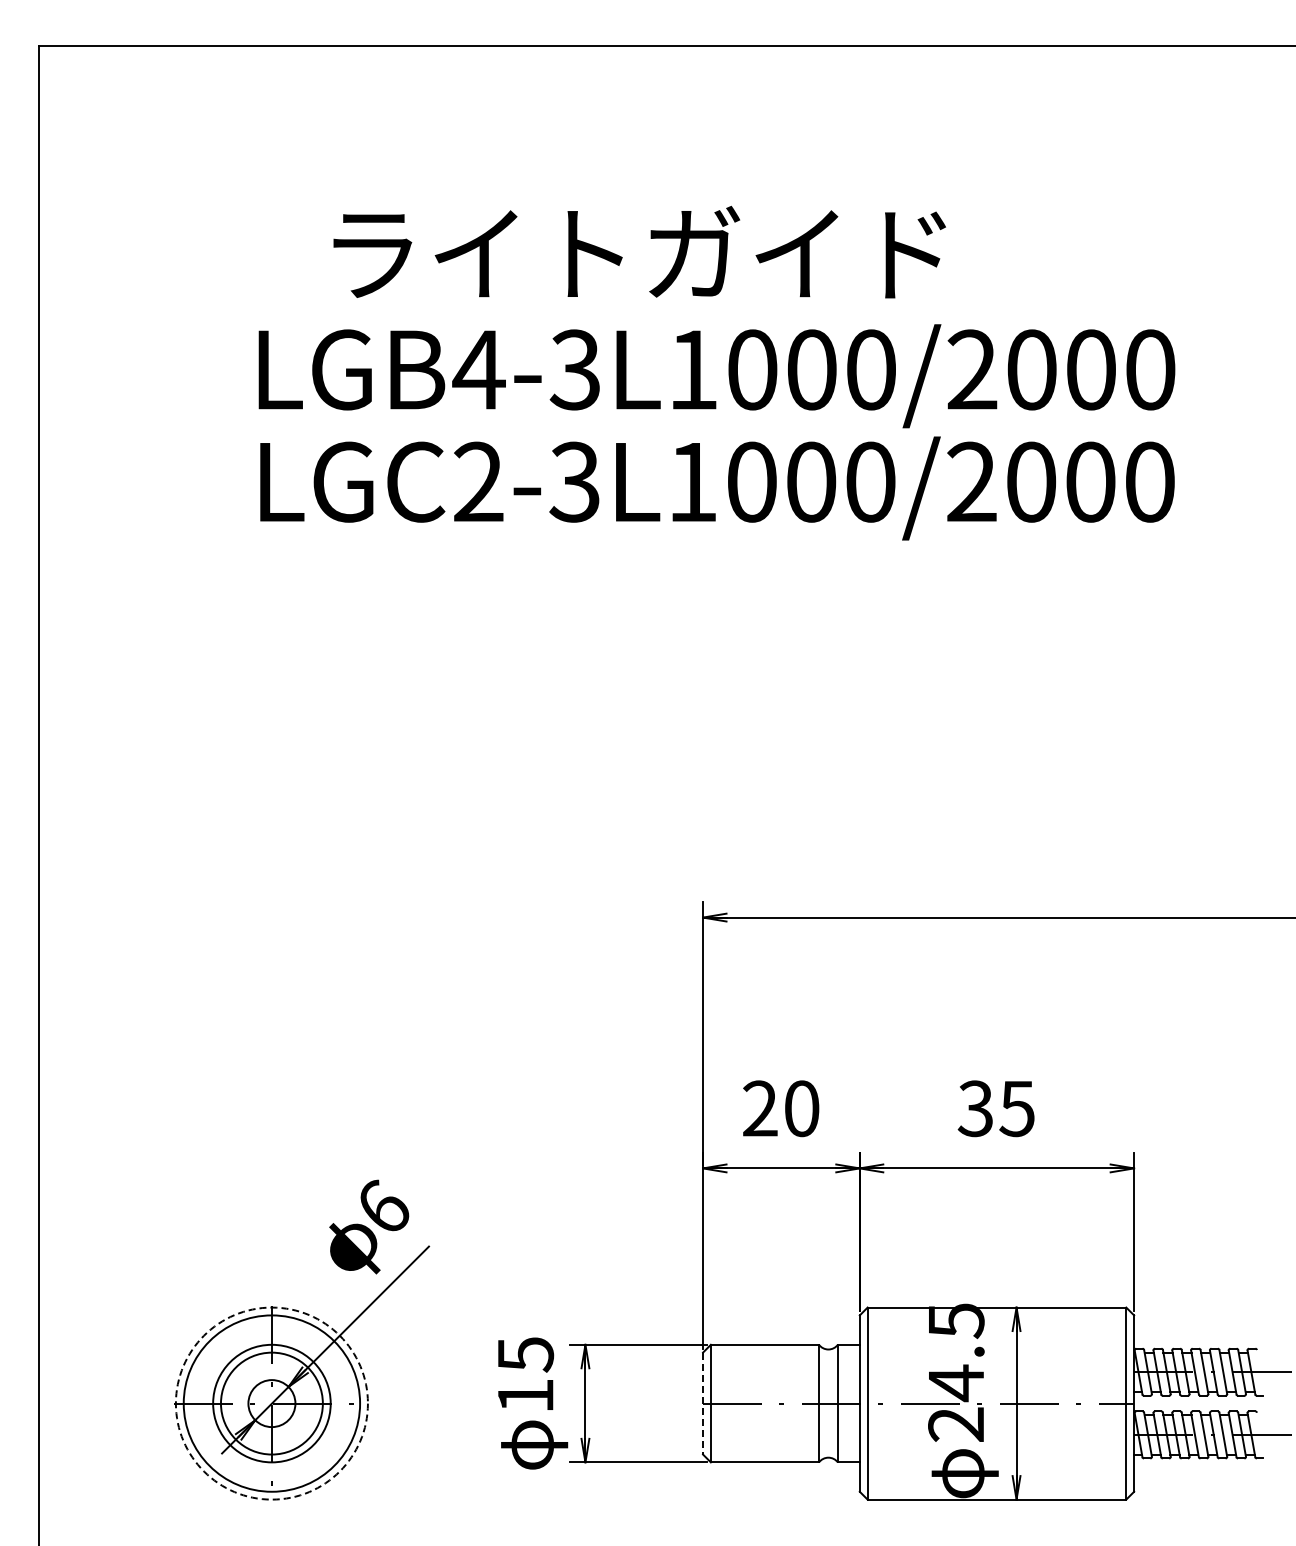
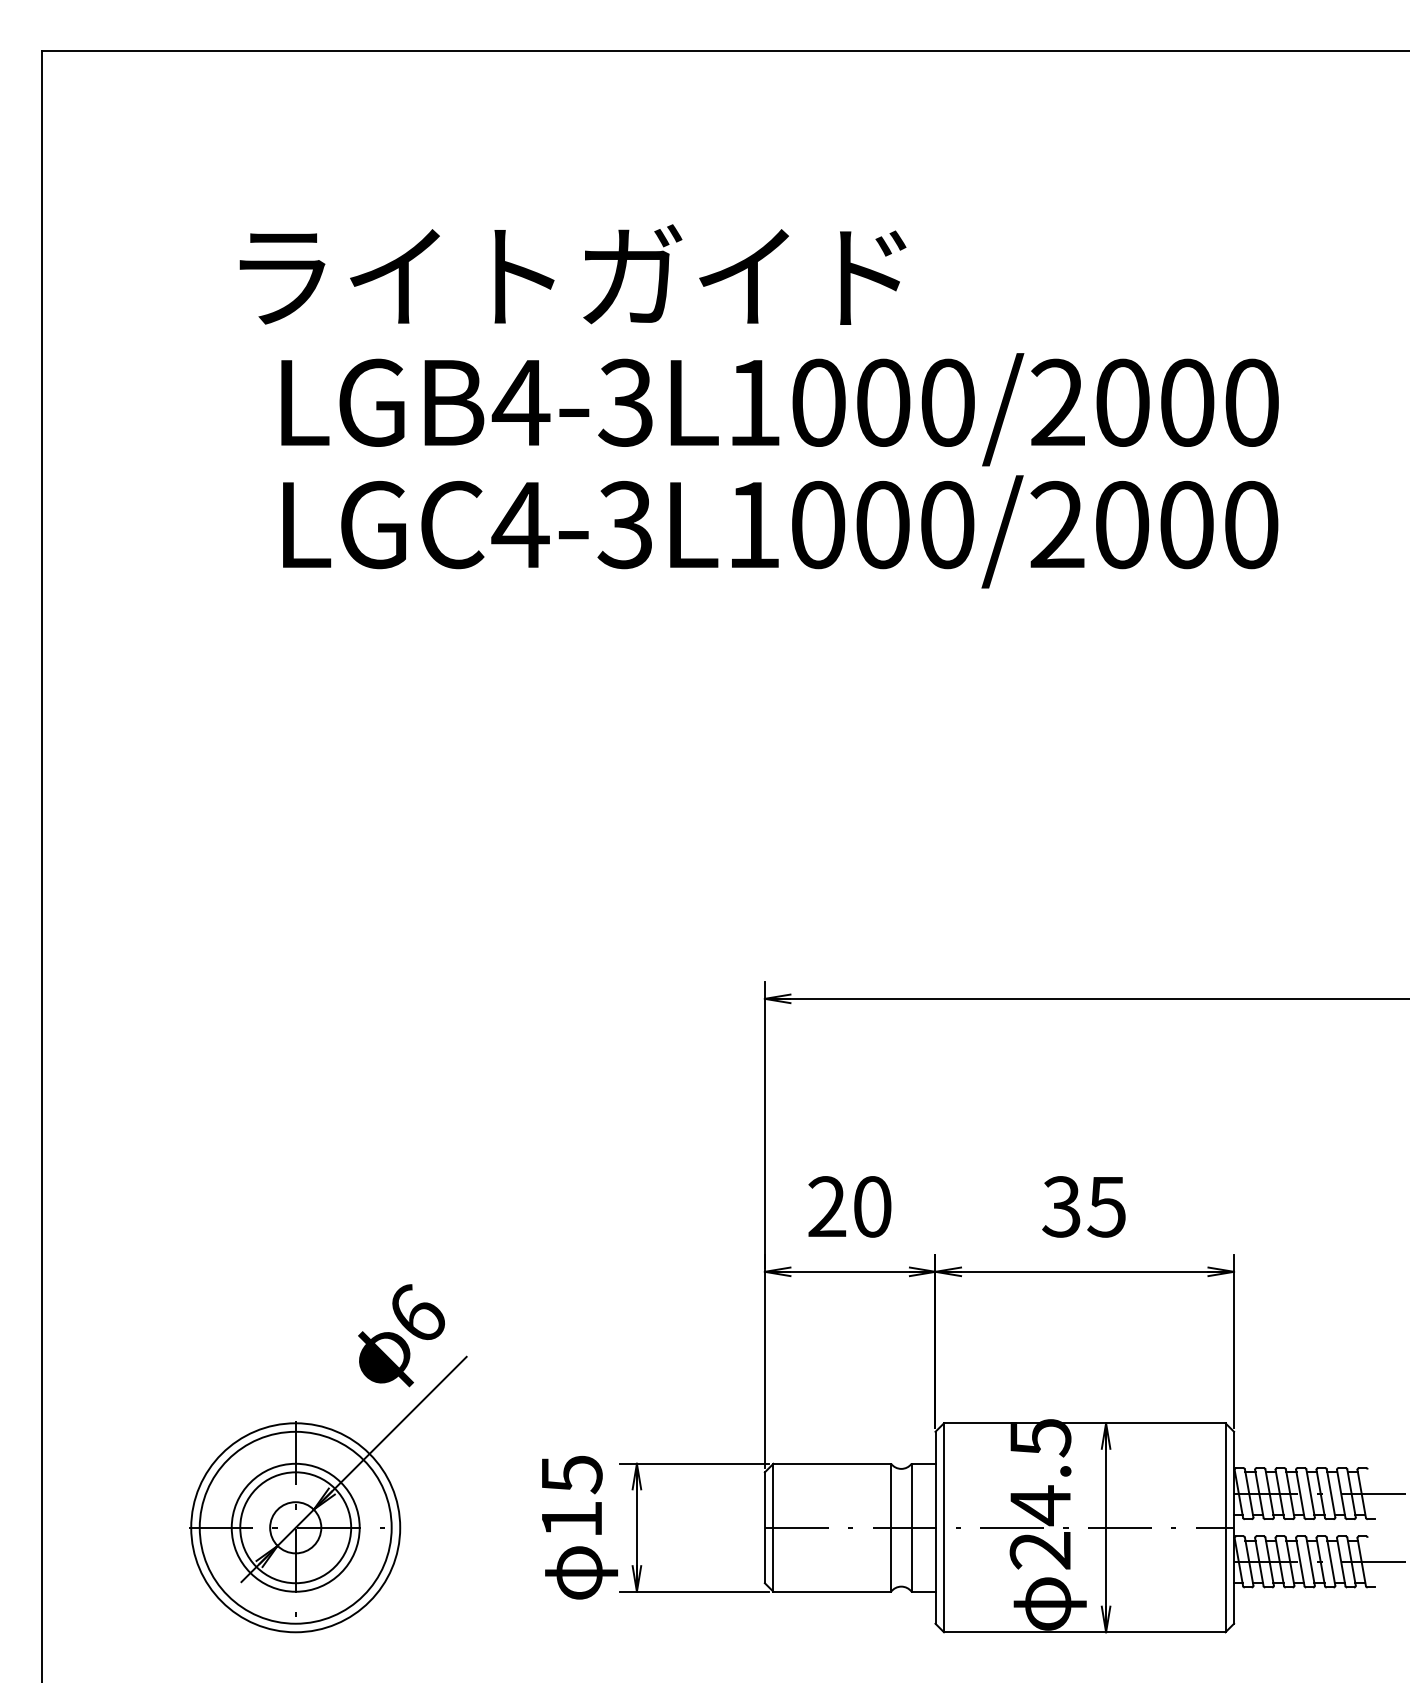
text: (639, 251) -> (572, 273), moved
text: (478, 481) -> (520, 524), LGC2-3L1000/2000 -> LGC4-3L1000/2000
circle: (271, 1403) -> (295, 1527), dashed -> solid
line: (703, 1403) -> (765, 1527), dashed -> solid

